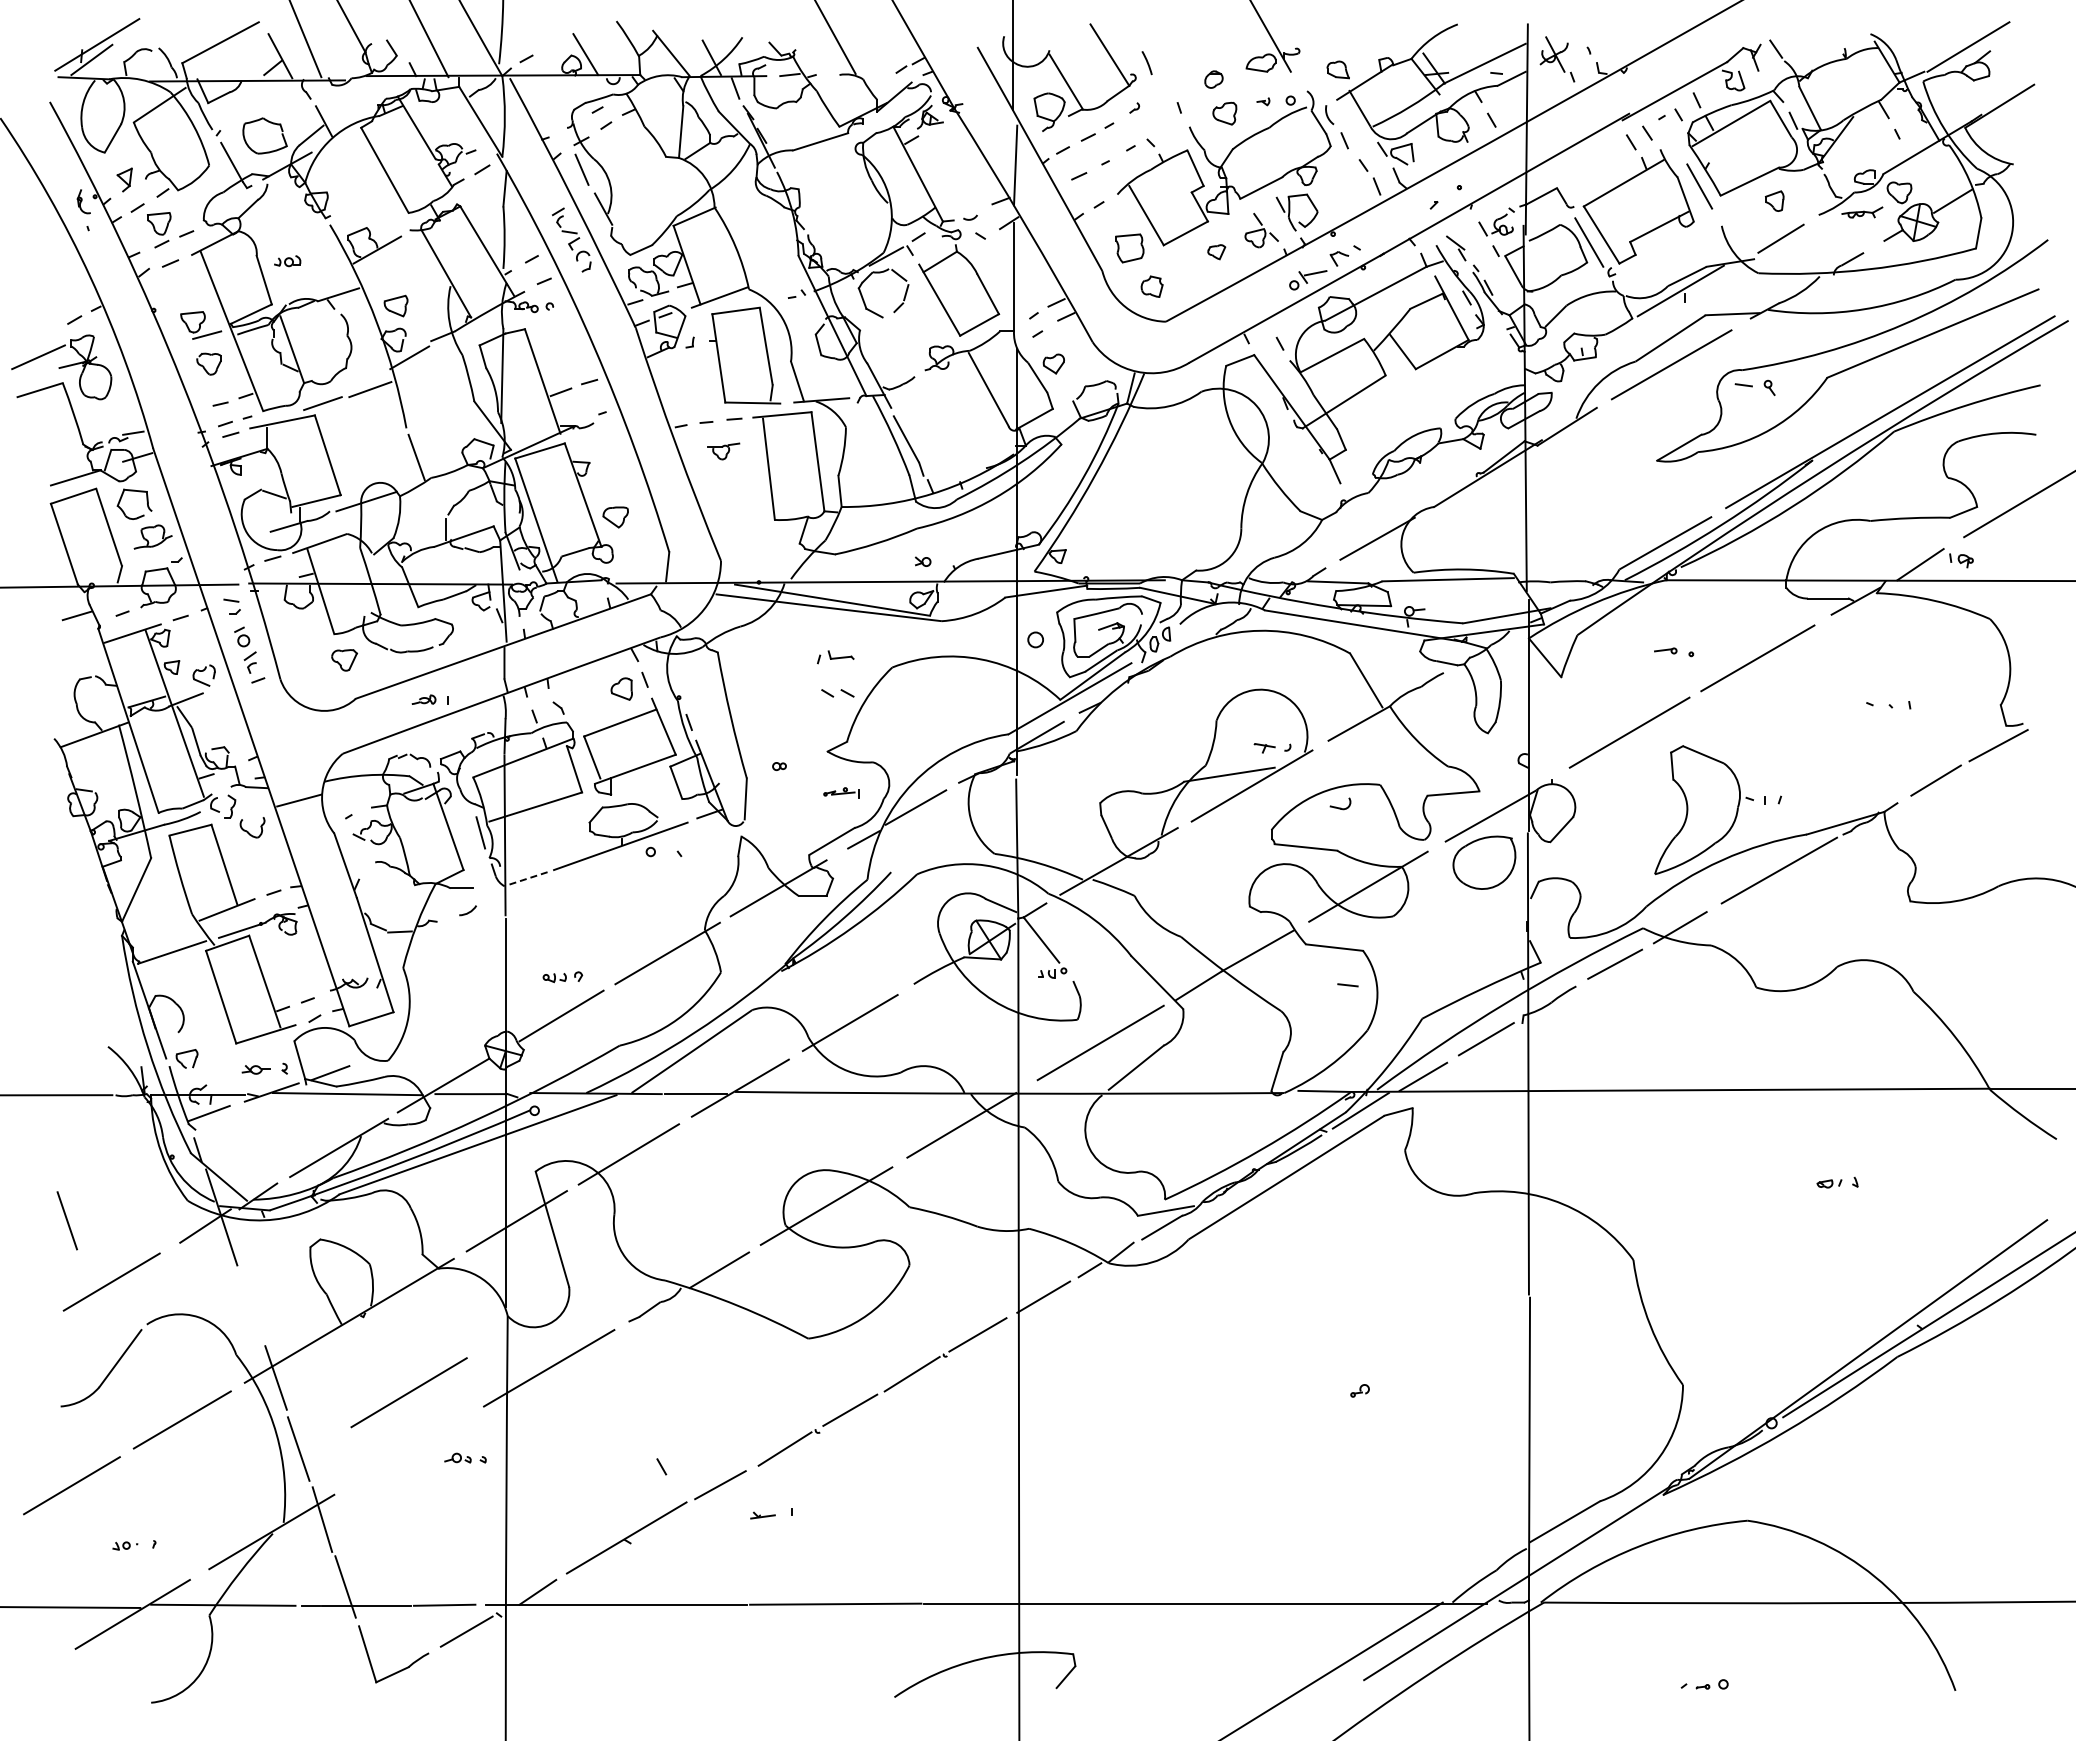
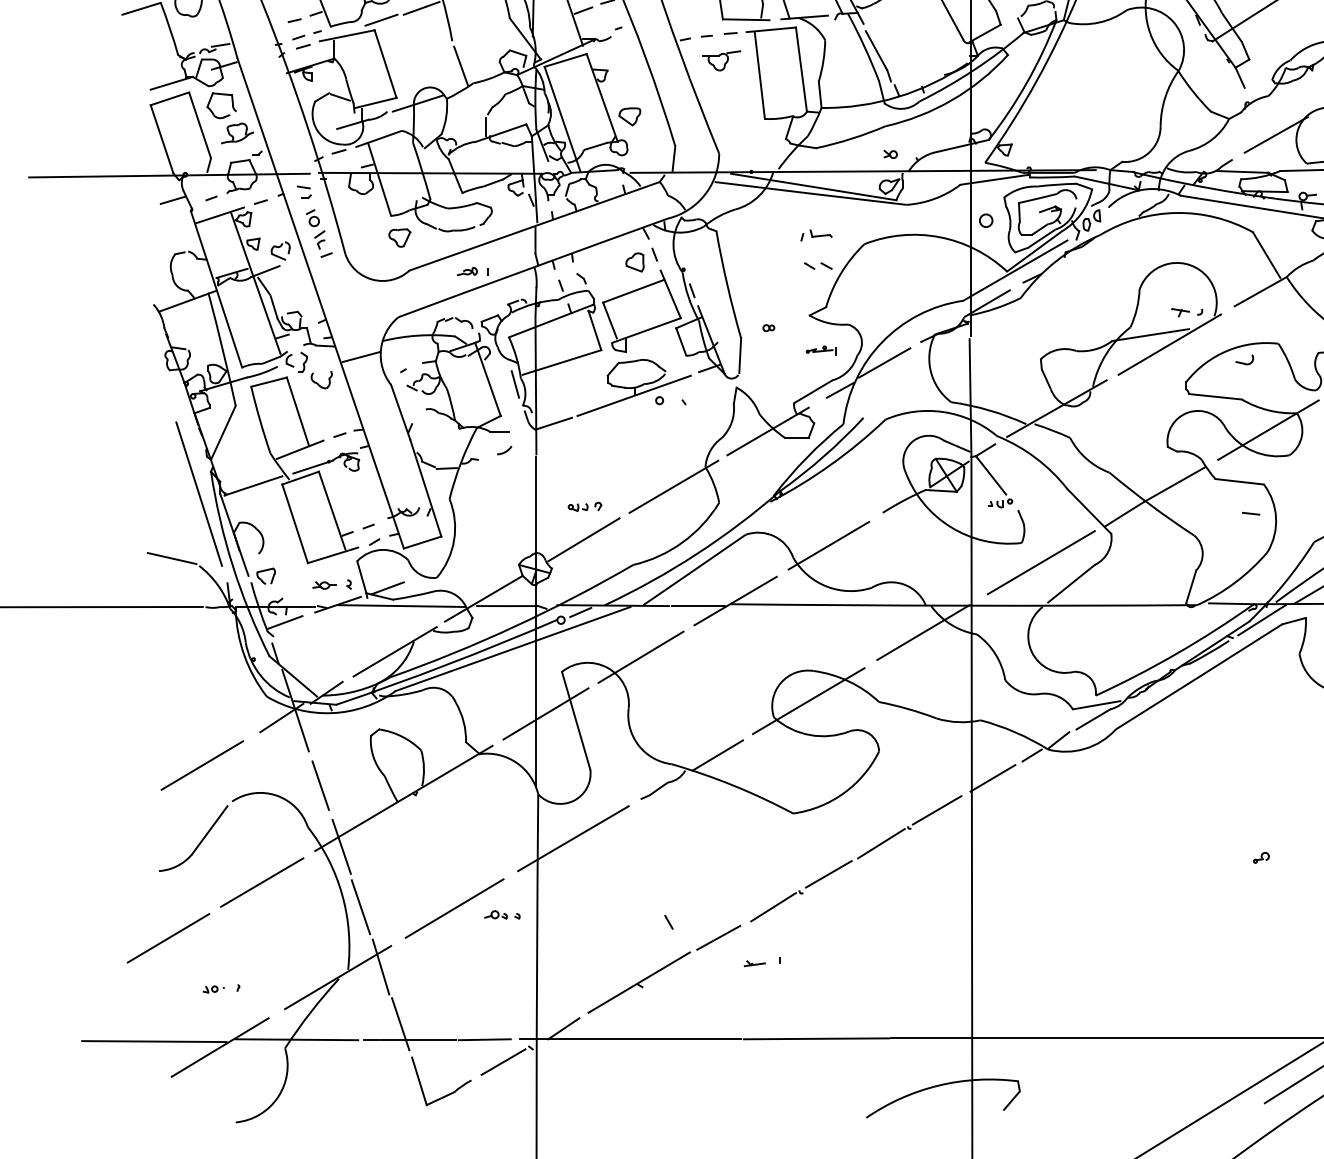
part: (723, 451) -> (721, 60), size x1.43
line: (526, 879) -> (554, 423), dashed -> solid
line: (107, 961) -> (198, 493), added
line: (75, 1037) -> (171, 558), added
line: (557, 1101) -> (580, 612), added
line: (66, 1220) -> (320, 785), moved
line: (408, 1392) -> (454, 908), moved

